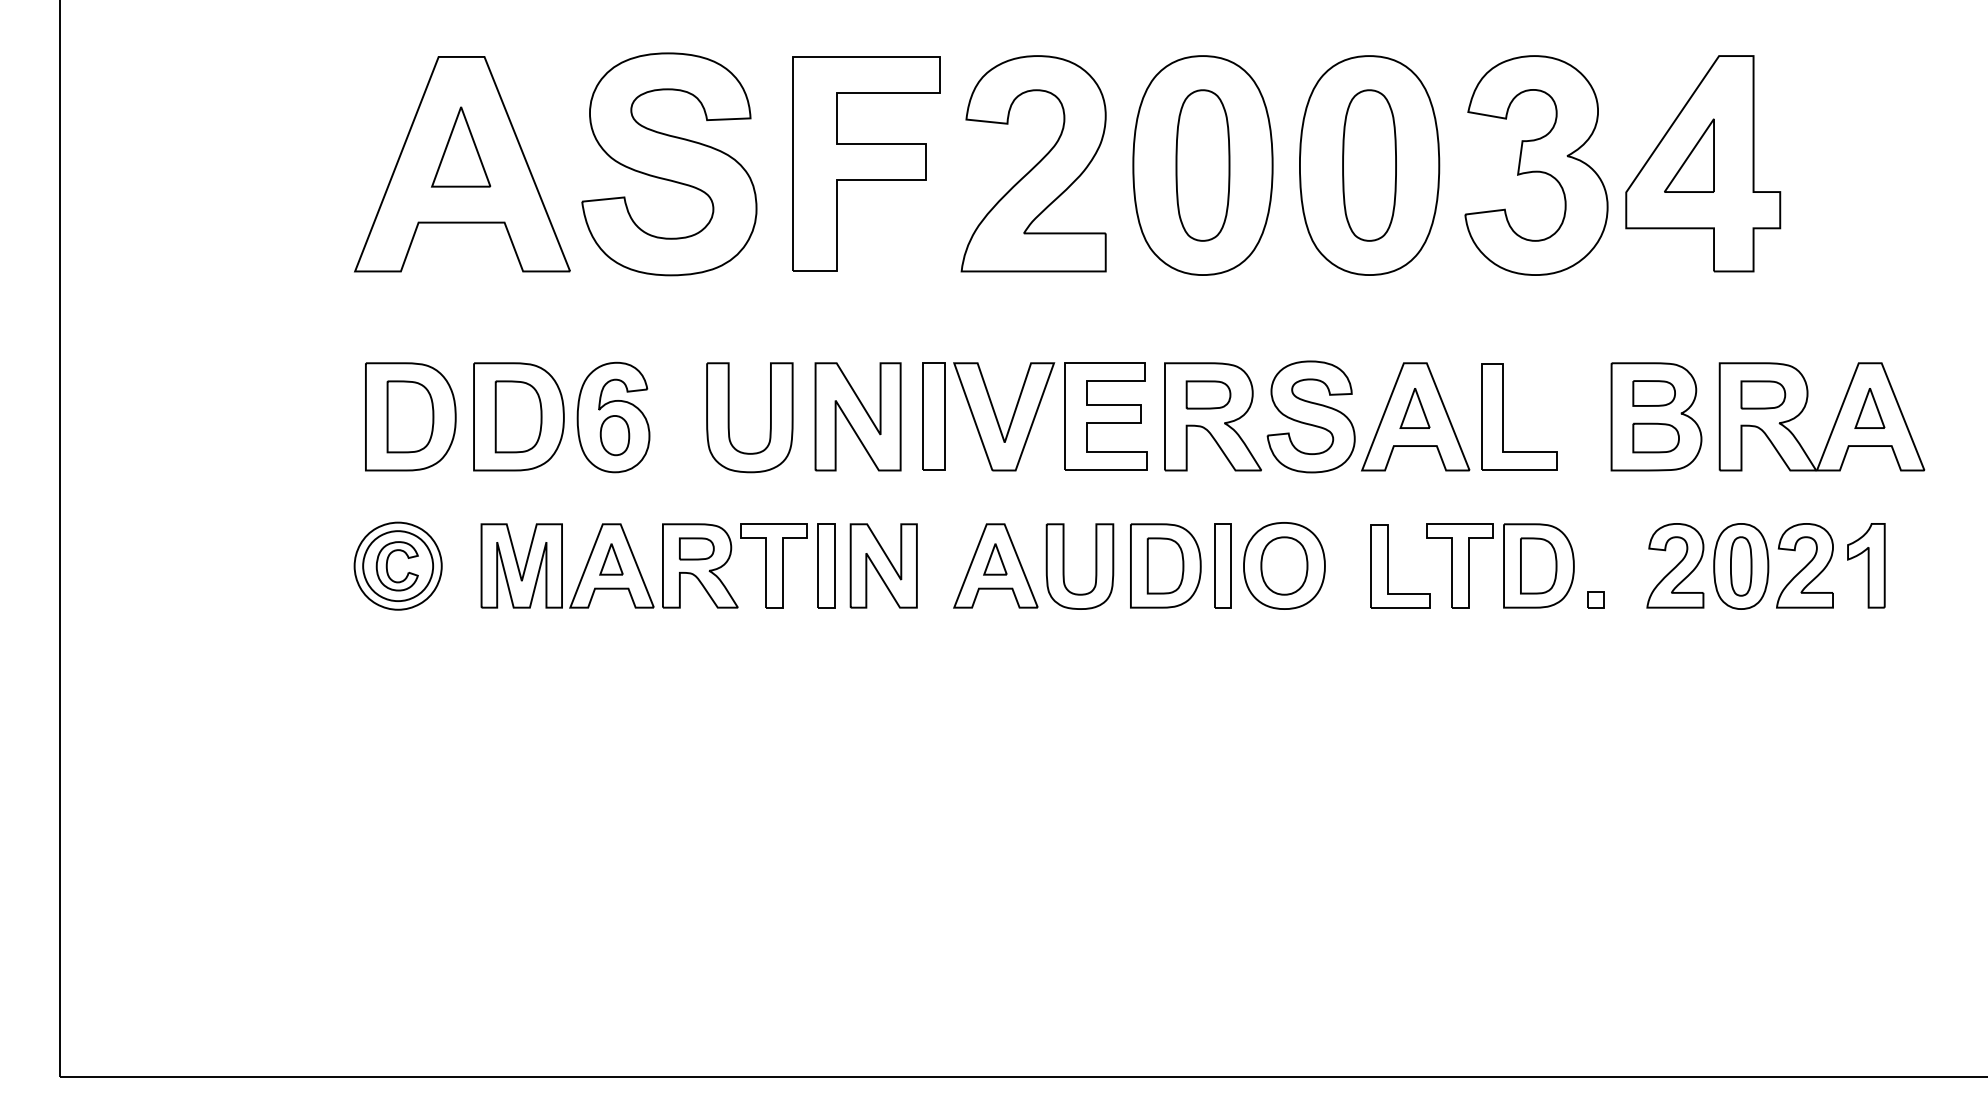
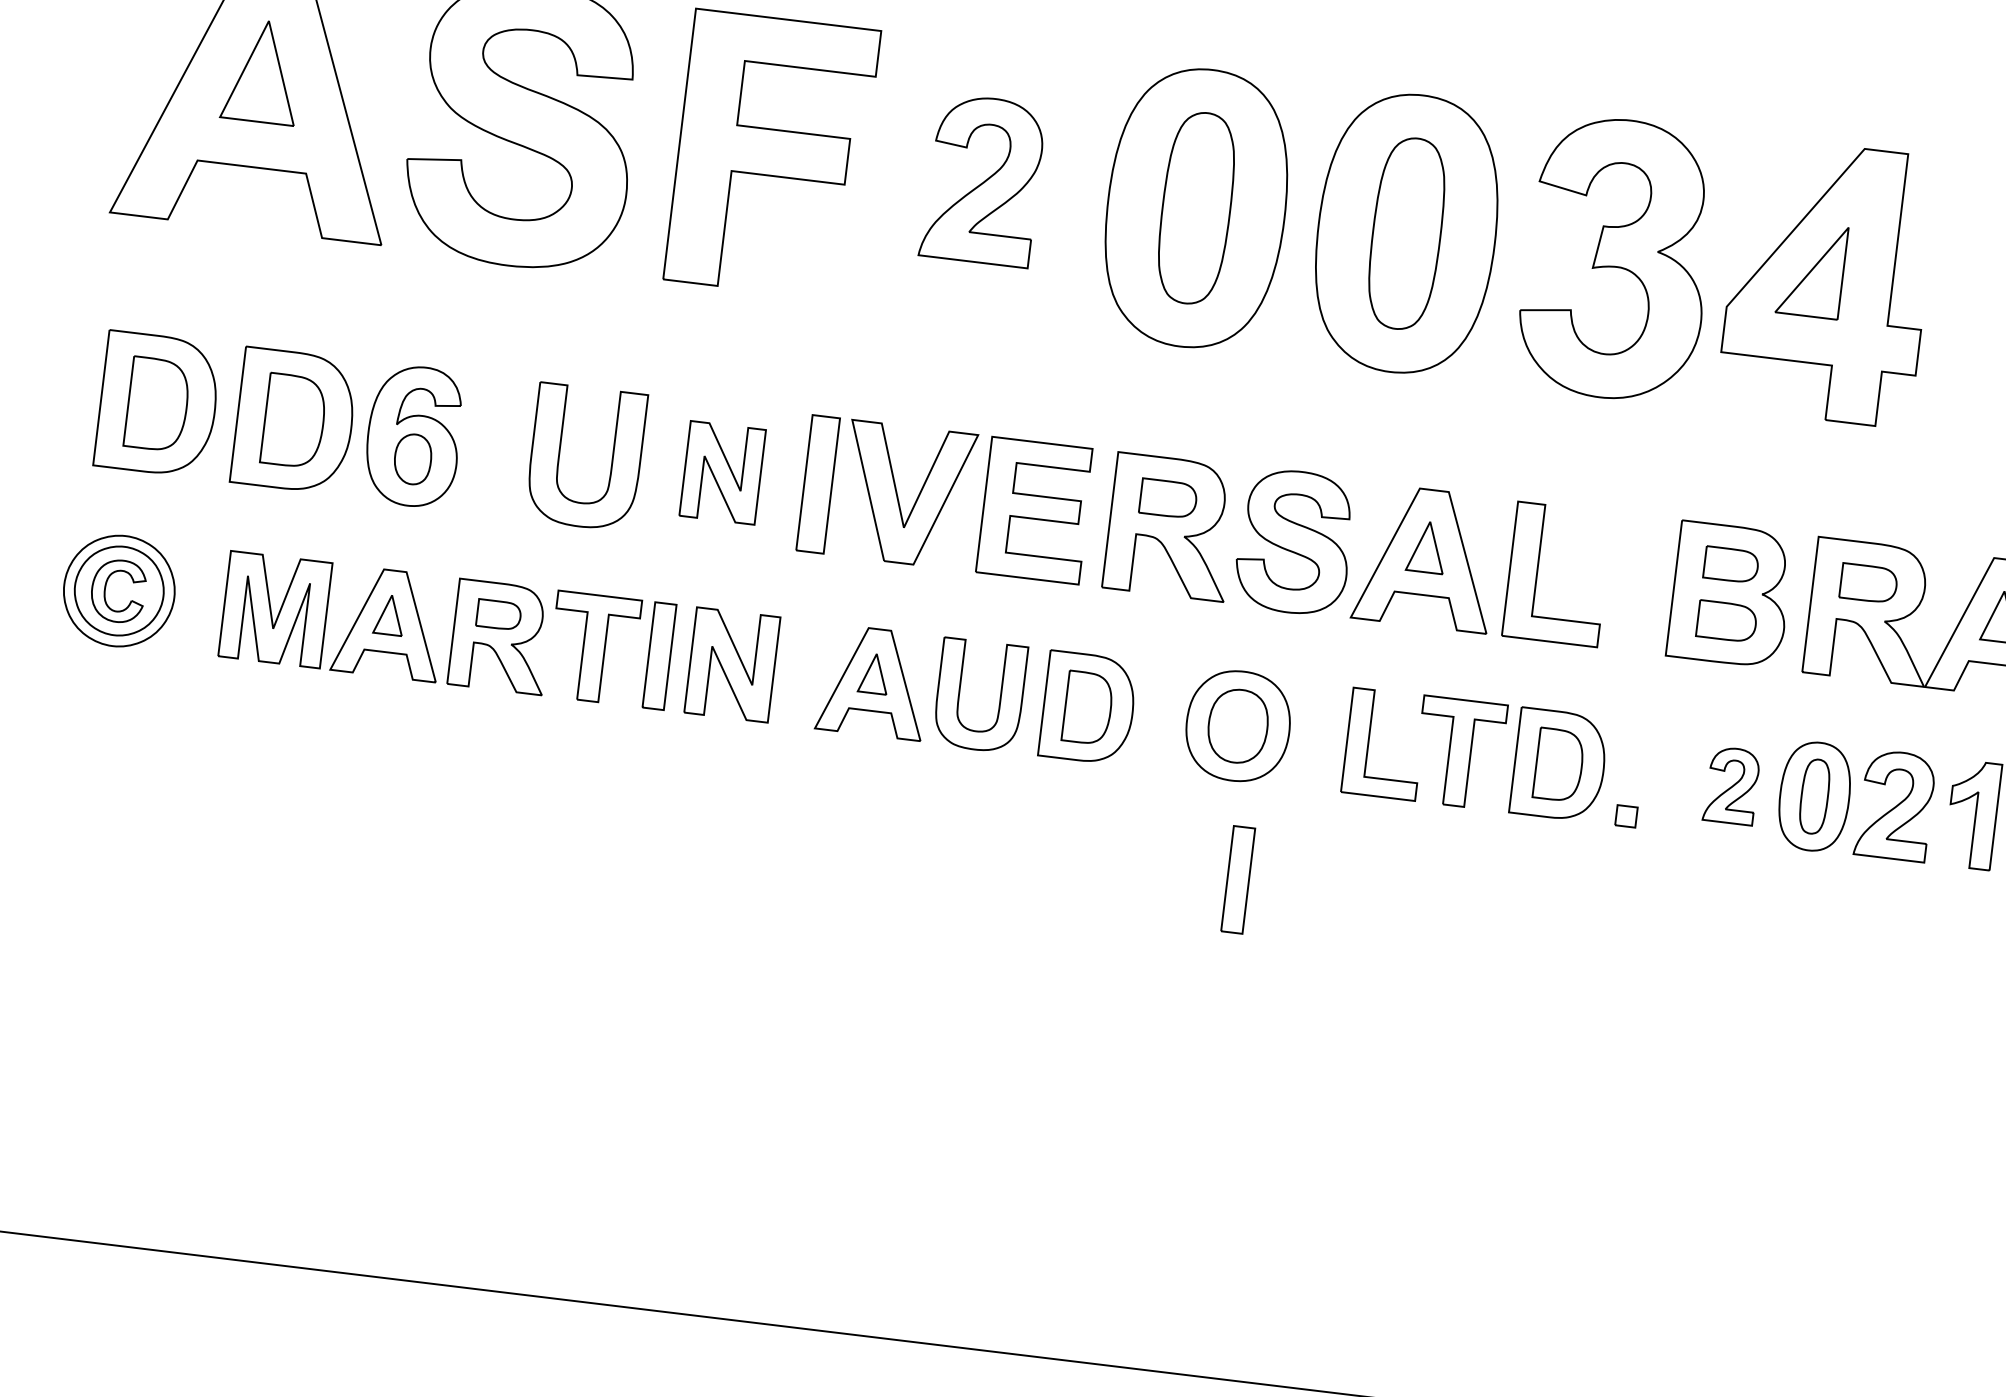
part: (1033, 163) -> (982, 179), size x0.6
part: (857, 416) -> (722, 472), size x0.7
part: (1222, 565) -> (1237, 879), moved
part: (1675, 565) -> (1731, 785), size x0.7

